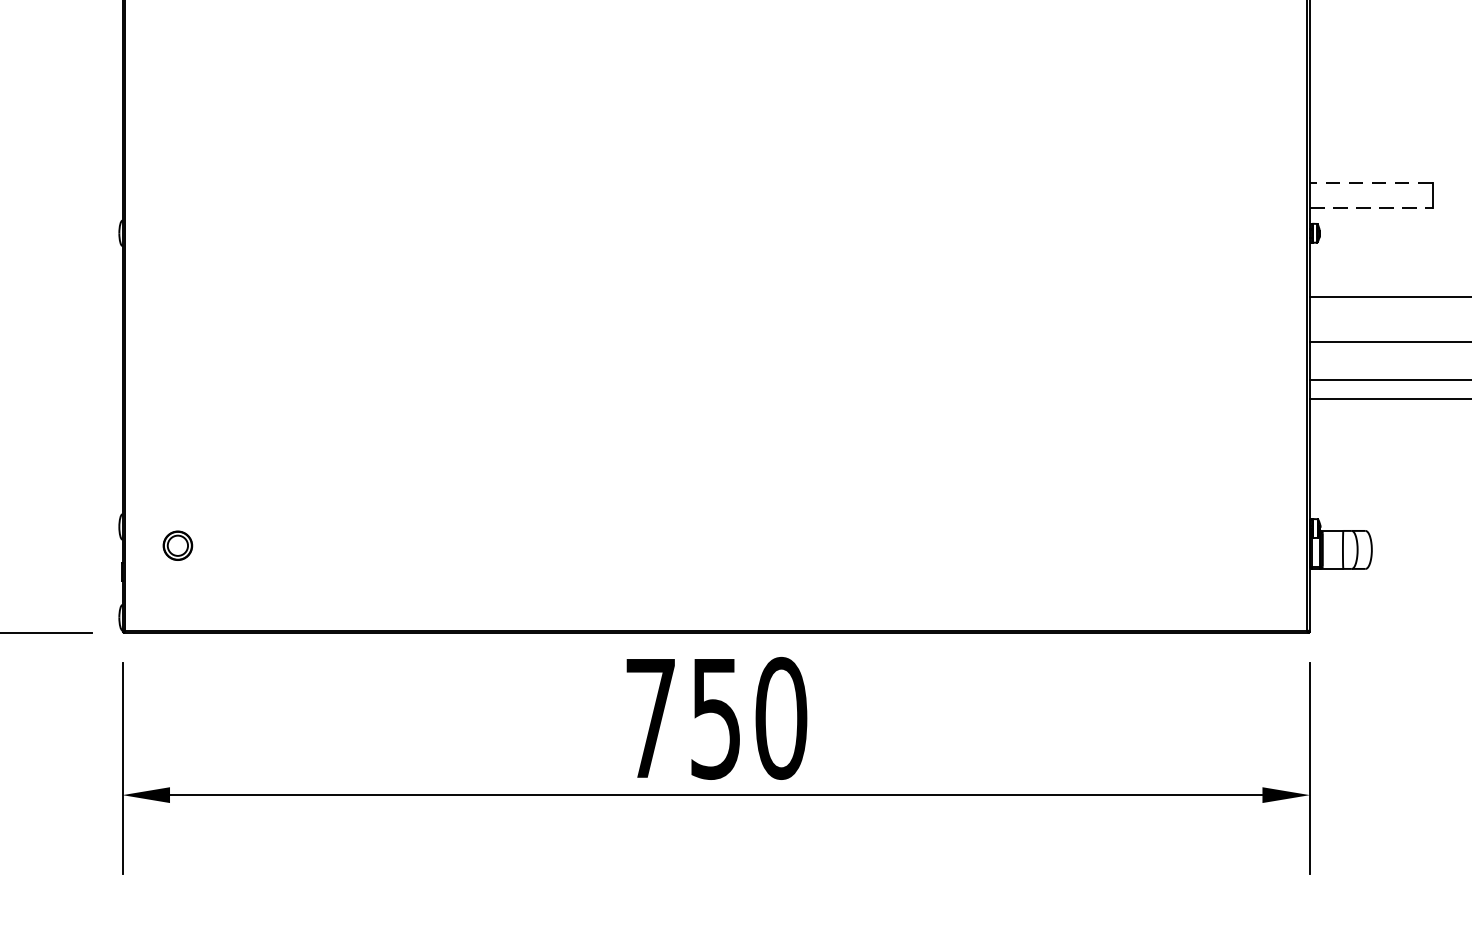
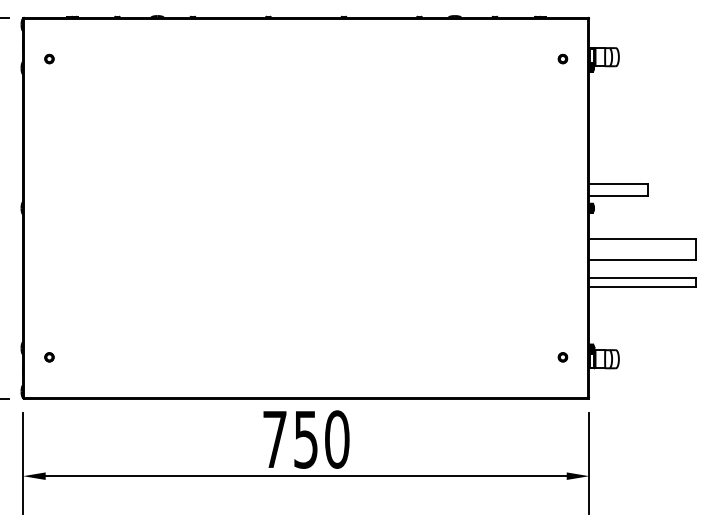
line: (1371, 183) -> (618, 184), dashed -> solid
line: (1373, 208) -> (619, 196), dashed -> solid
part: (177, 546) -> (49, 357), size x0.62
part: (1253, 546) -> (562, 357), added

